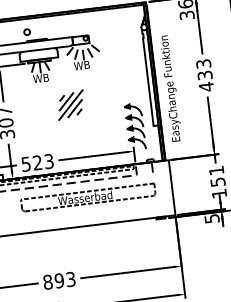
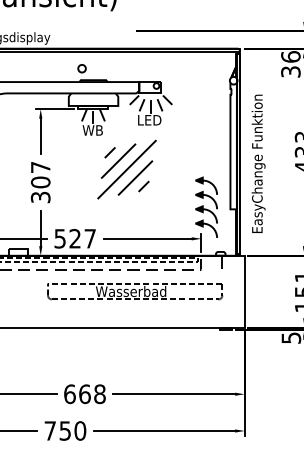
text: (83, 65) -> (149, 120), WB -> LED
part: (70, 105) -> (126, 169), size x1.67
text: (48, 161) -> (89, 238), 523 -> 527
text: (59, 281) -> (84, 394), 893 -> 668

